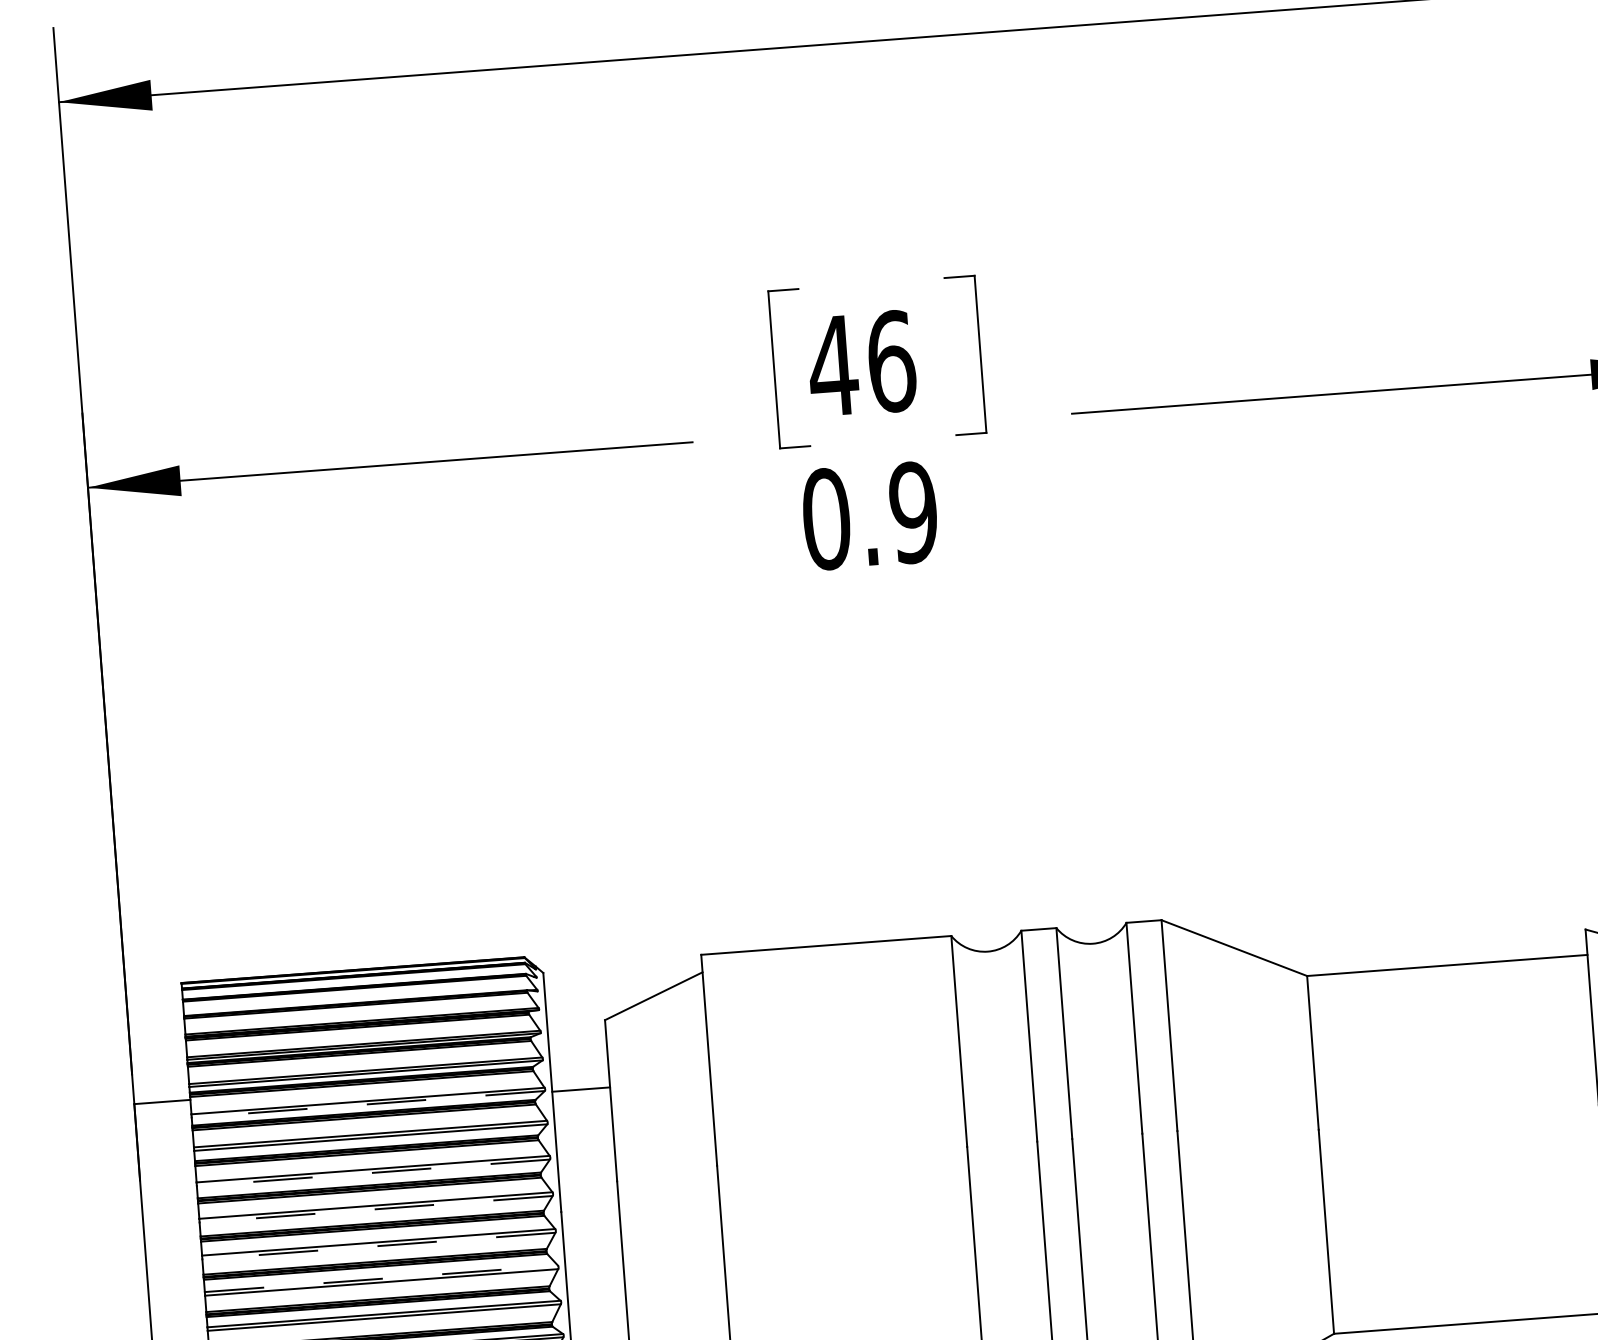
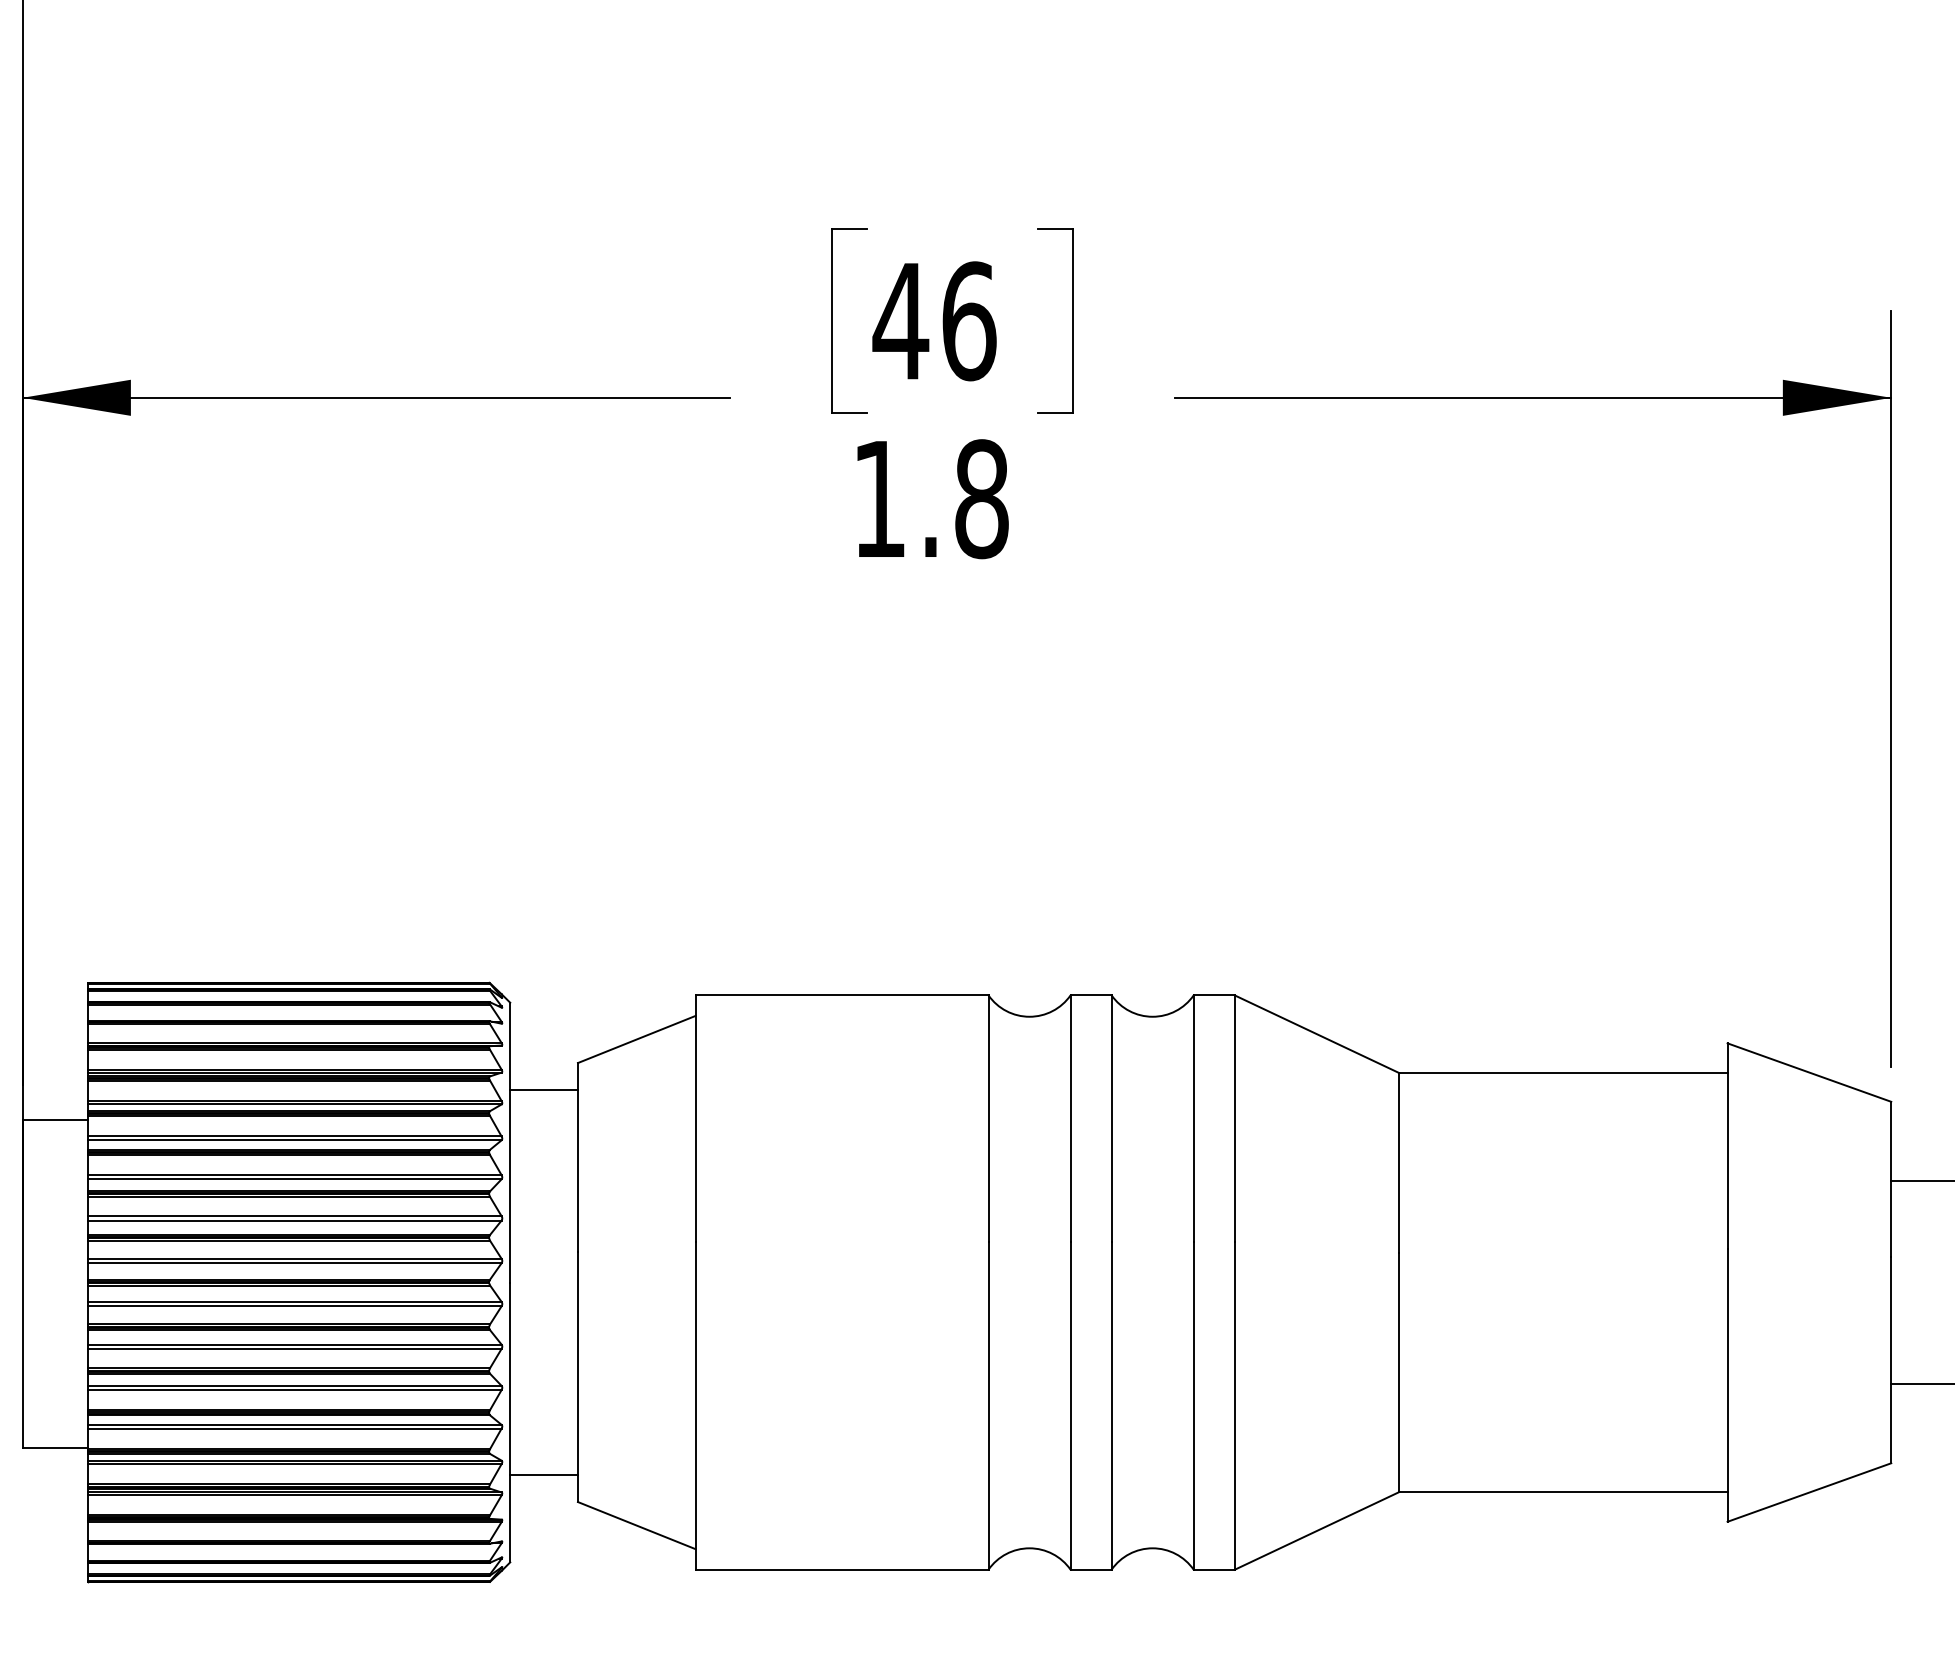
text: (869, 516) -> (930, 499), 0.9 -> 1.8
line: (580, 1089) -> (543, 1089), moved
line: (367, 1104) -> (294, 1140), dashed -> solid
line: (373, 1172) -> (294, 1220), dashed -> solid
line: (375, 1209) -> (294, 1263), dashed -> solid
line: (378, 1246) -> (294, 1306), dashed -> solid
line: (381, 1278) -> (294, 1344), dashed -> solid

